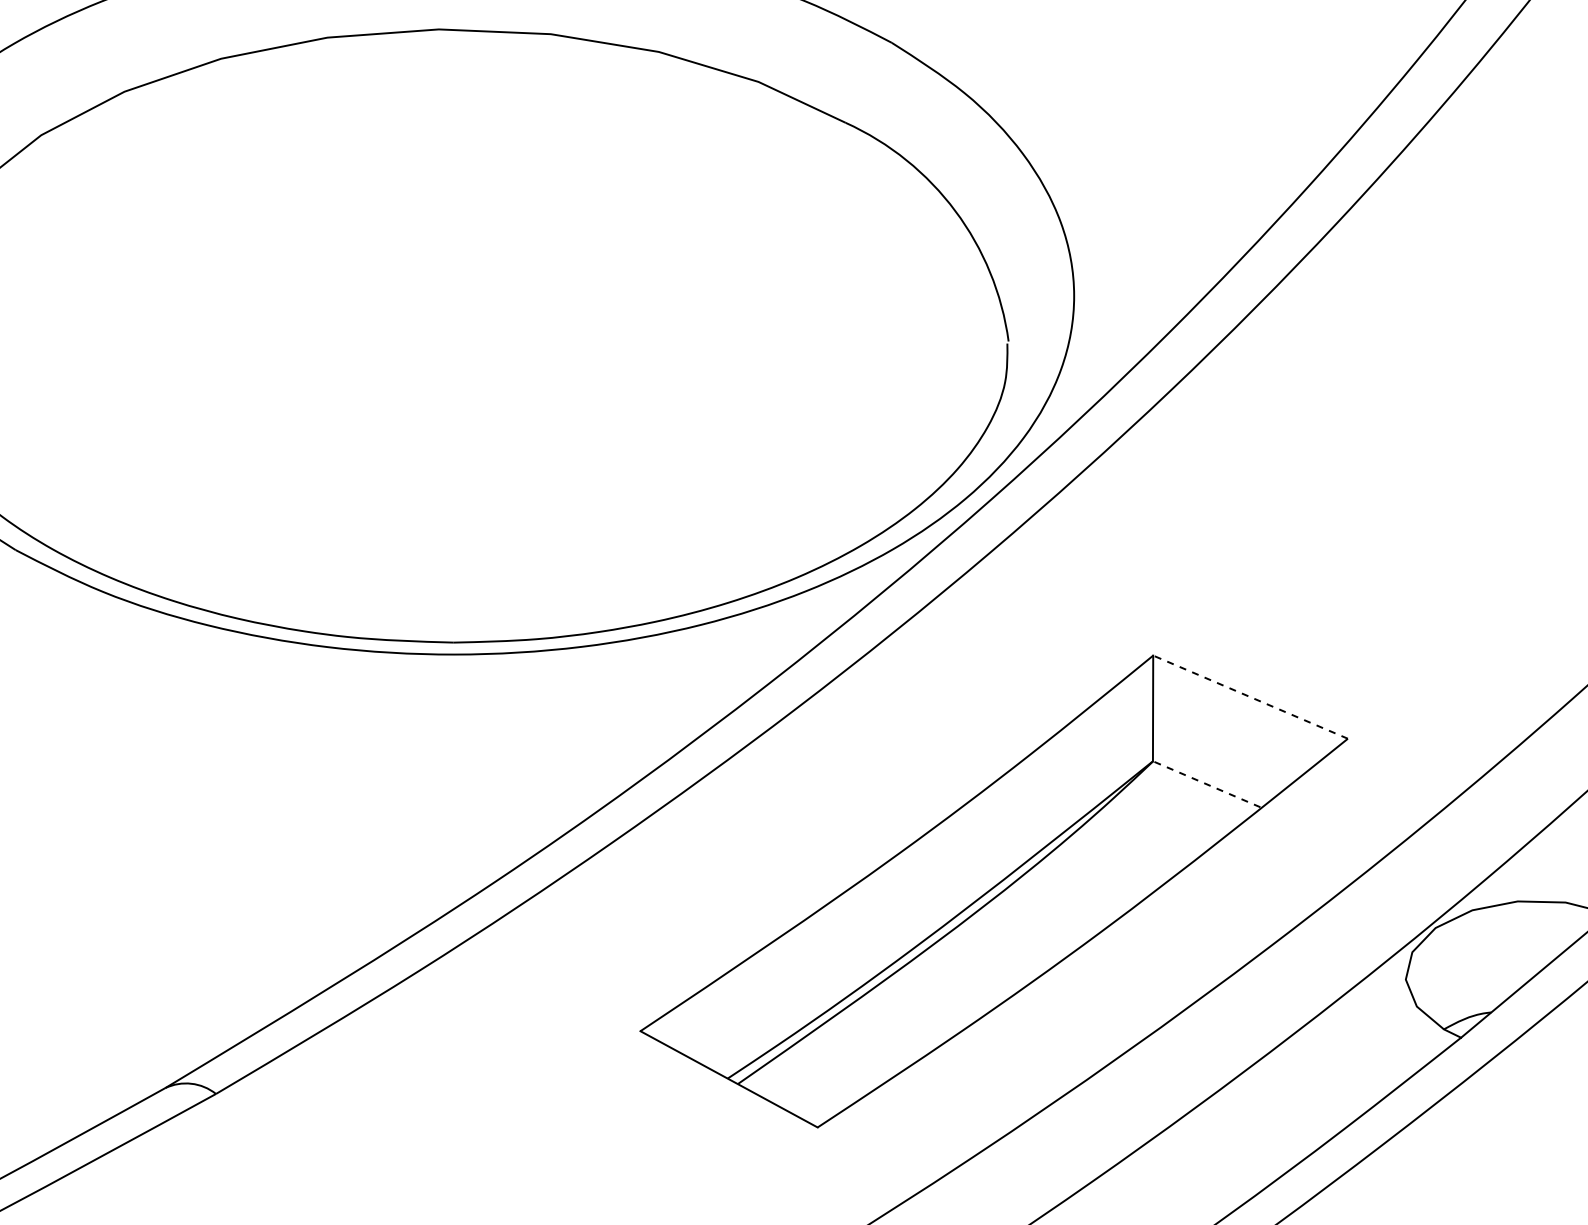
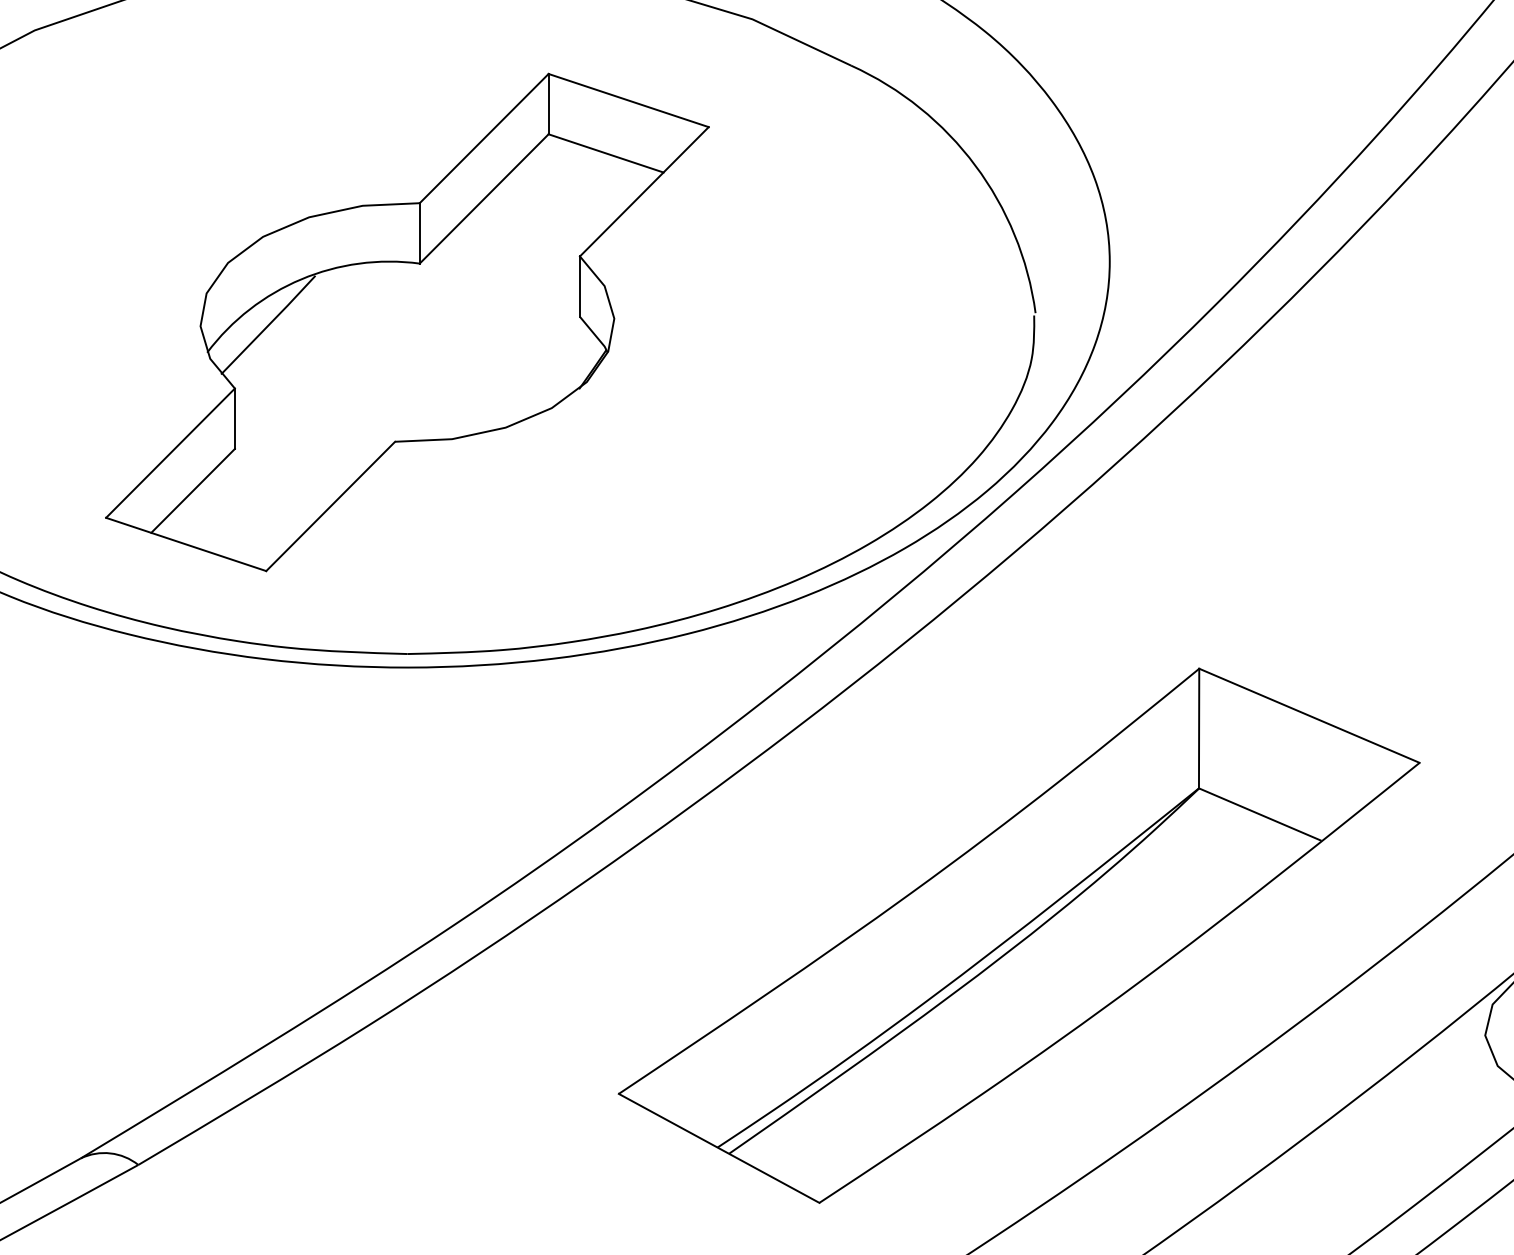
part: (453, 349) -> (407, 322), added
line: (1250, 697) -> (1309, 716), dashed -> solid
line: (1206, 784) -> (1259, 814), dashed -> solid

